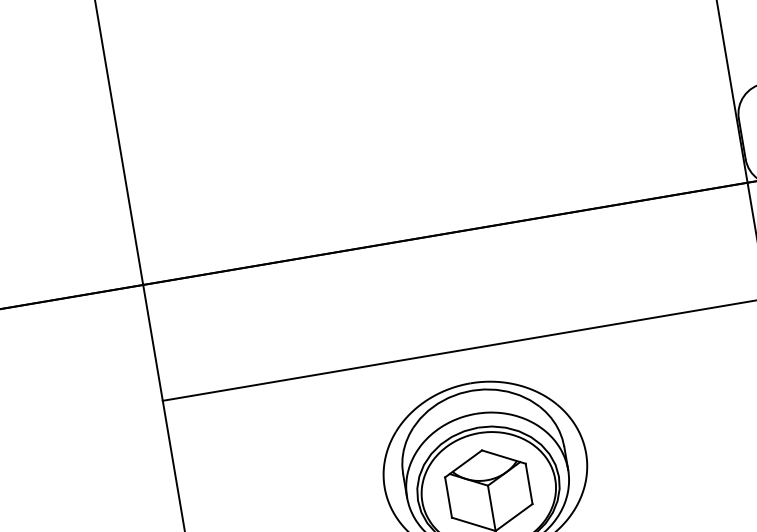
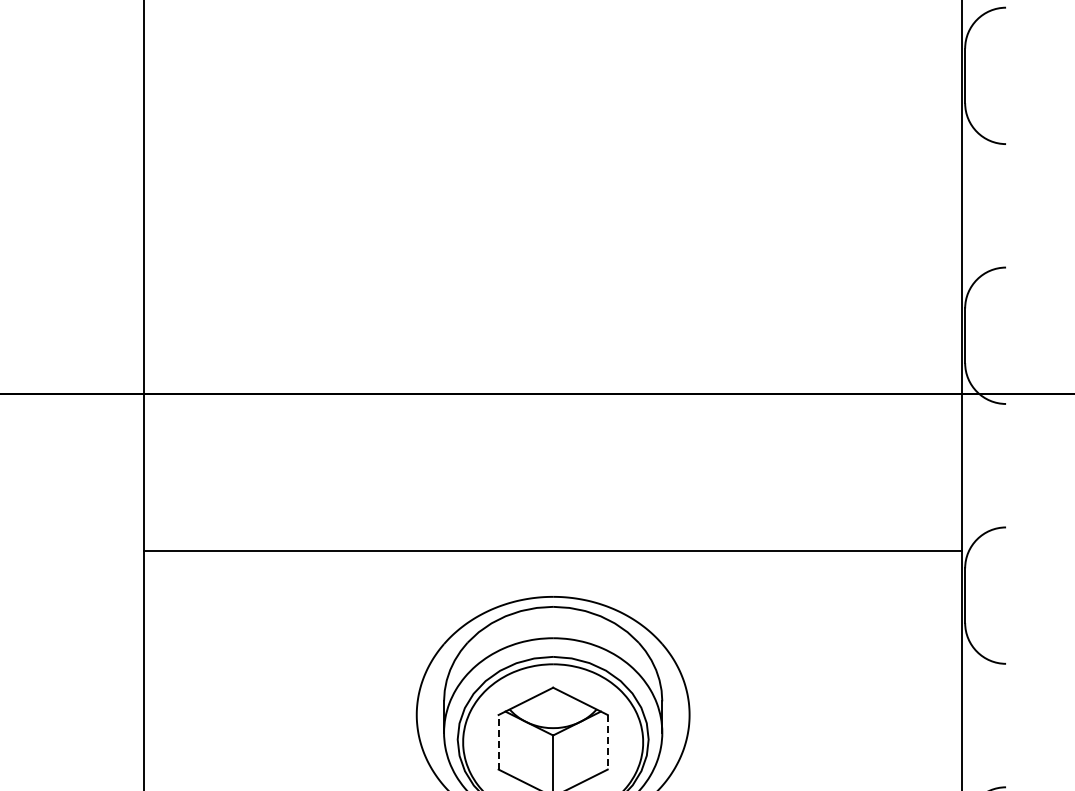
line: (528, 484) -> (607, 742), solid -> dashed
line: (448, 496) -> (498, 741), solid -> dashed

